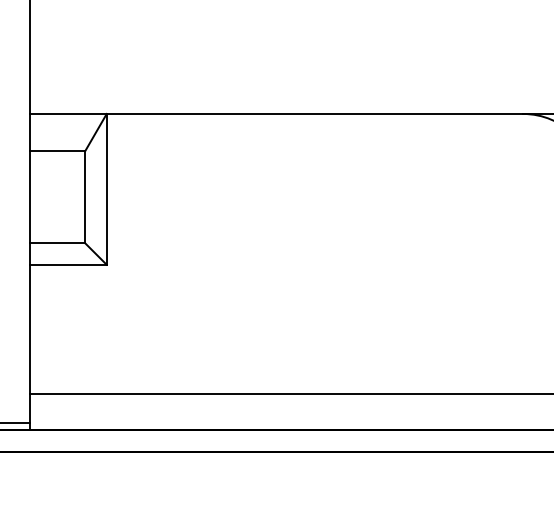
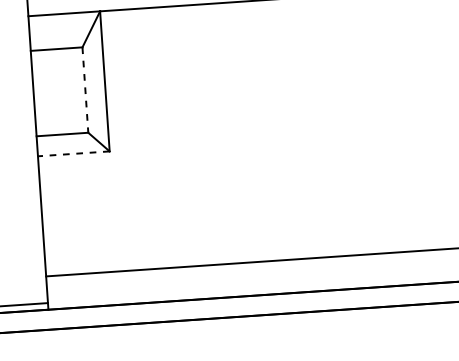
line: (85, 197) -> (85, 90), solid -> dashed
line: (68, 264) -> (74, 153), solid -> dashed

